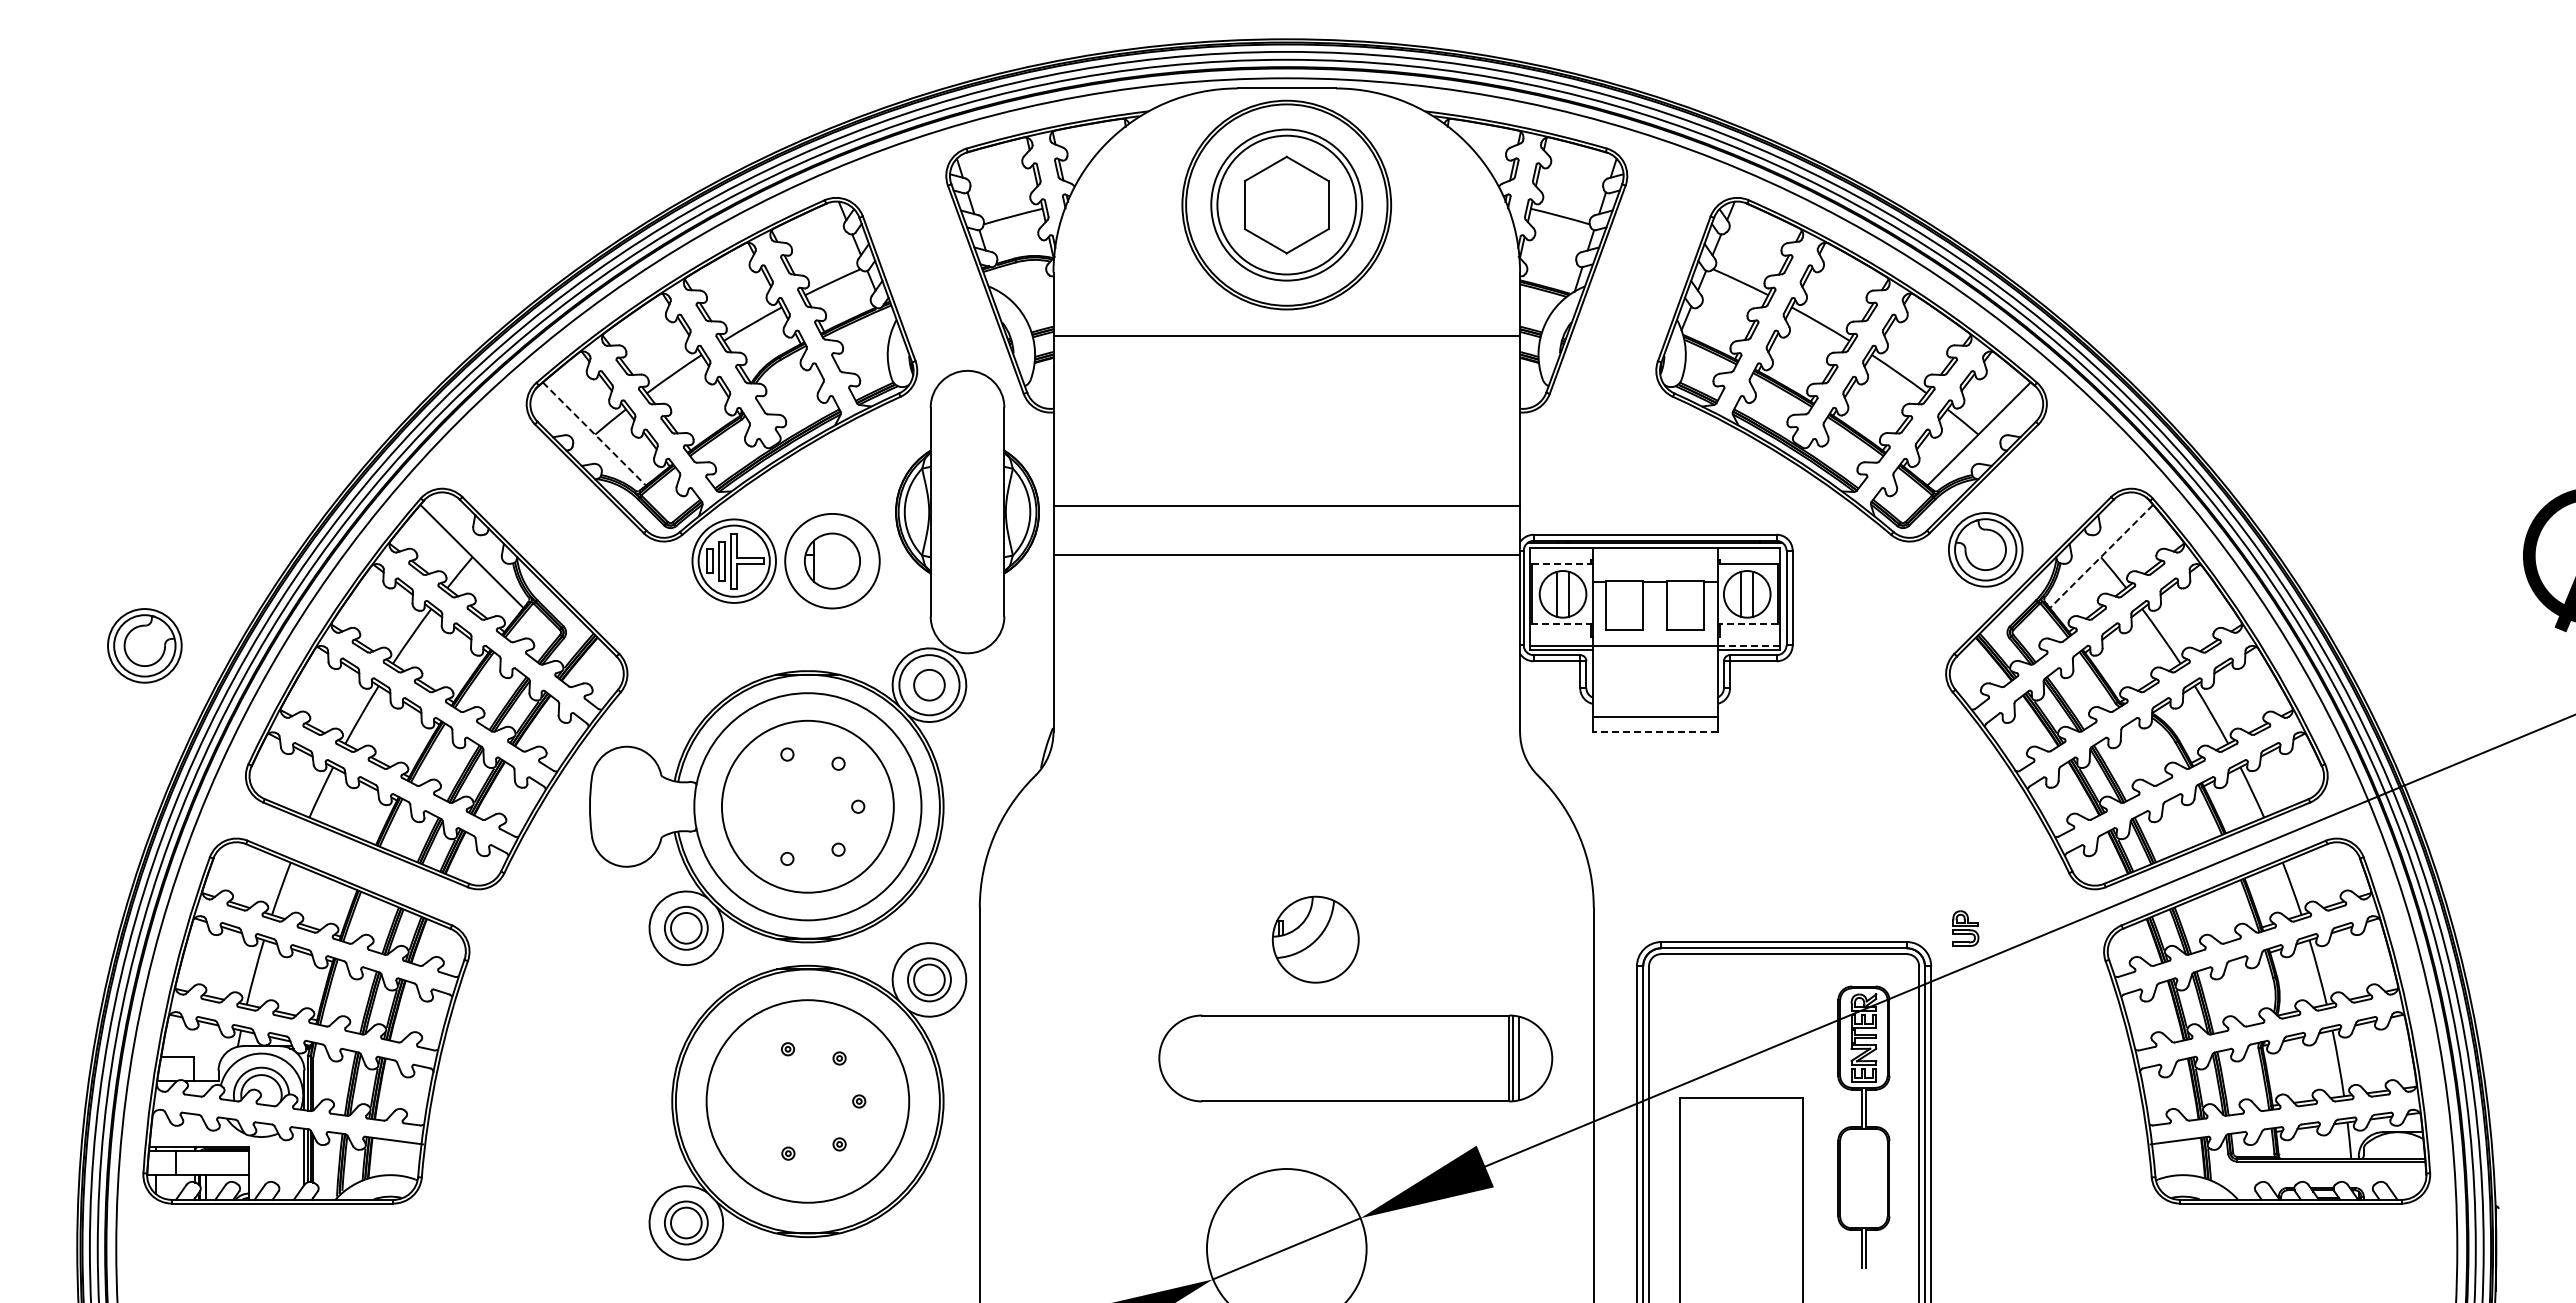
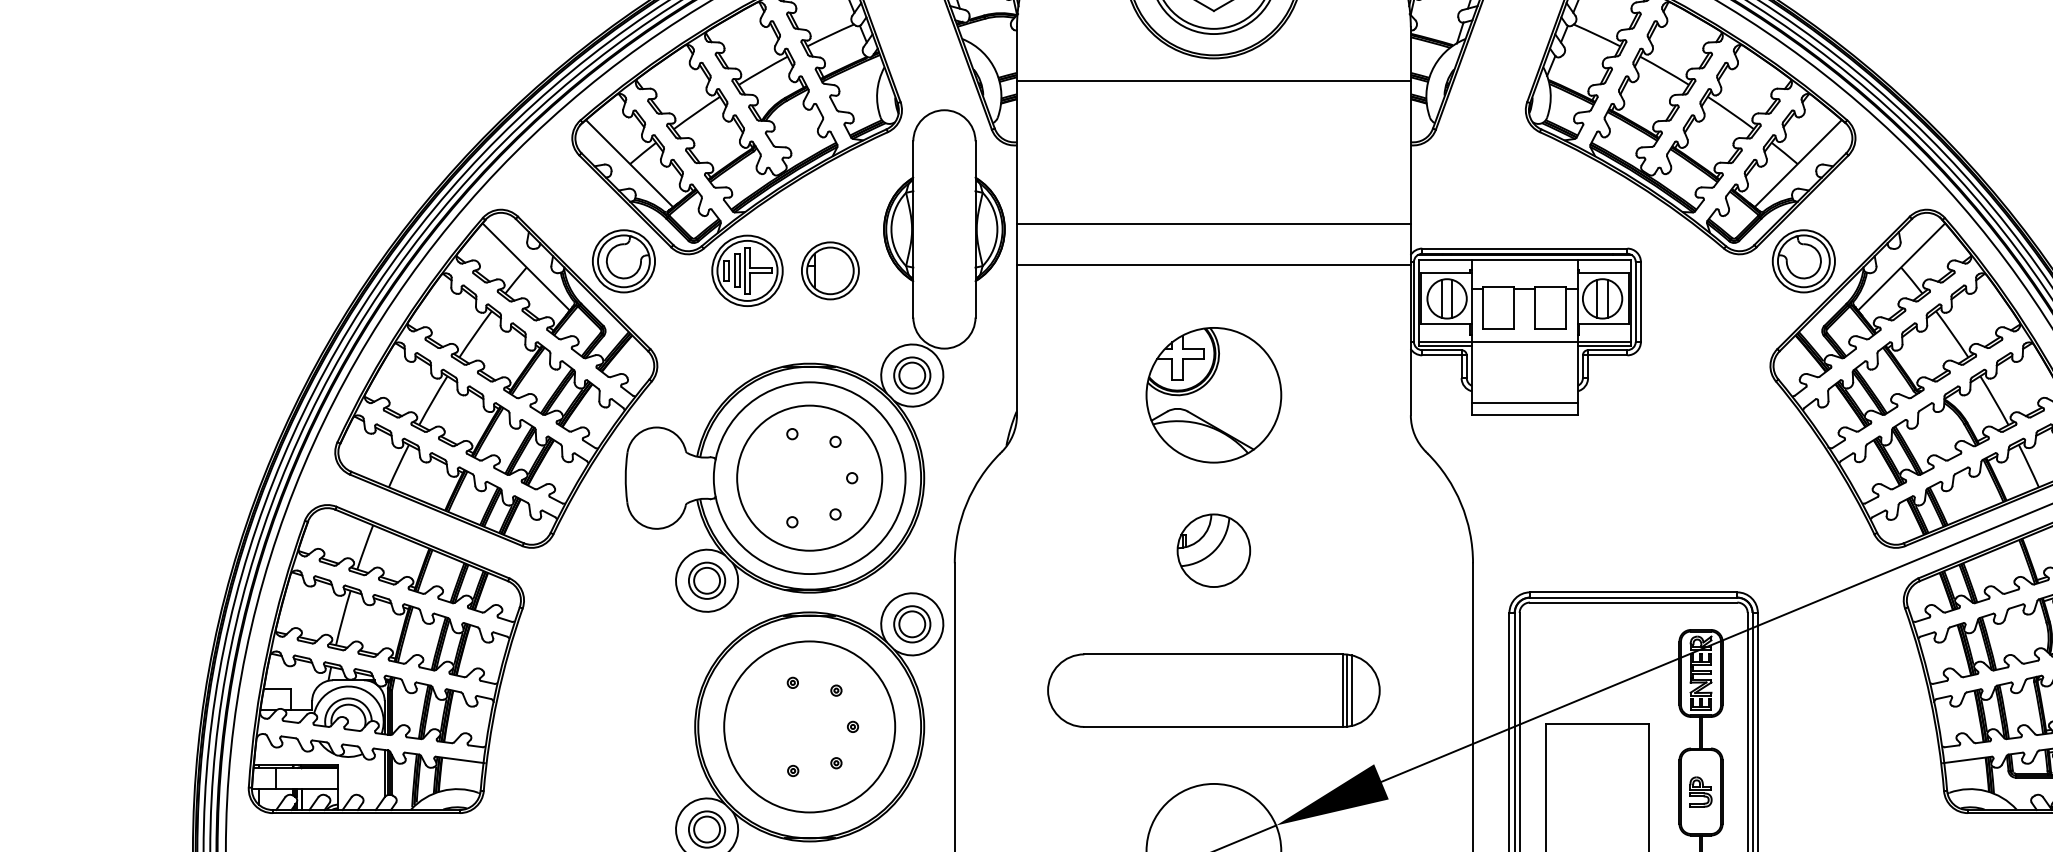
line: (594, 434) -> (629, 163), dashed -> solid
line: (2101, 556) -> (1901, 266), dashed -> solid
circle: (832, 560) -> (830, 270), size x0.71
line: (1562, 564) -> (1446, 273), dashed -> solid
line: (1561, 624) -> (1445, 324), dashed -> solid
line: (1747, 624) -> (1602, 324), dashed -> solid
part: (144, 645) -> (623, 261), moved
line: (1748, 645) -> (1603, 342), dashed -> solid
circle: (928, 684) -> (911, 374), size x0.71
part: (1286, 708) -> (1213, 395), added
line: (1655, 731) -> (1525, 414), dashed -> solid
part: (1965, 928) -> (1700, 791), moved
part: (1315, 939) -> (1213, 550), moved
part: (1355, 1058) -> (1213, 690), moved

